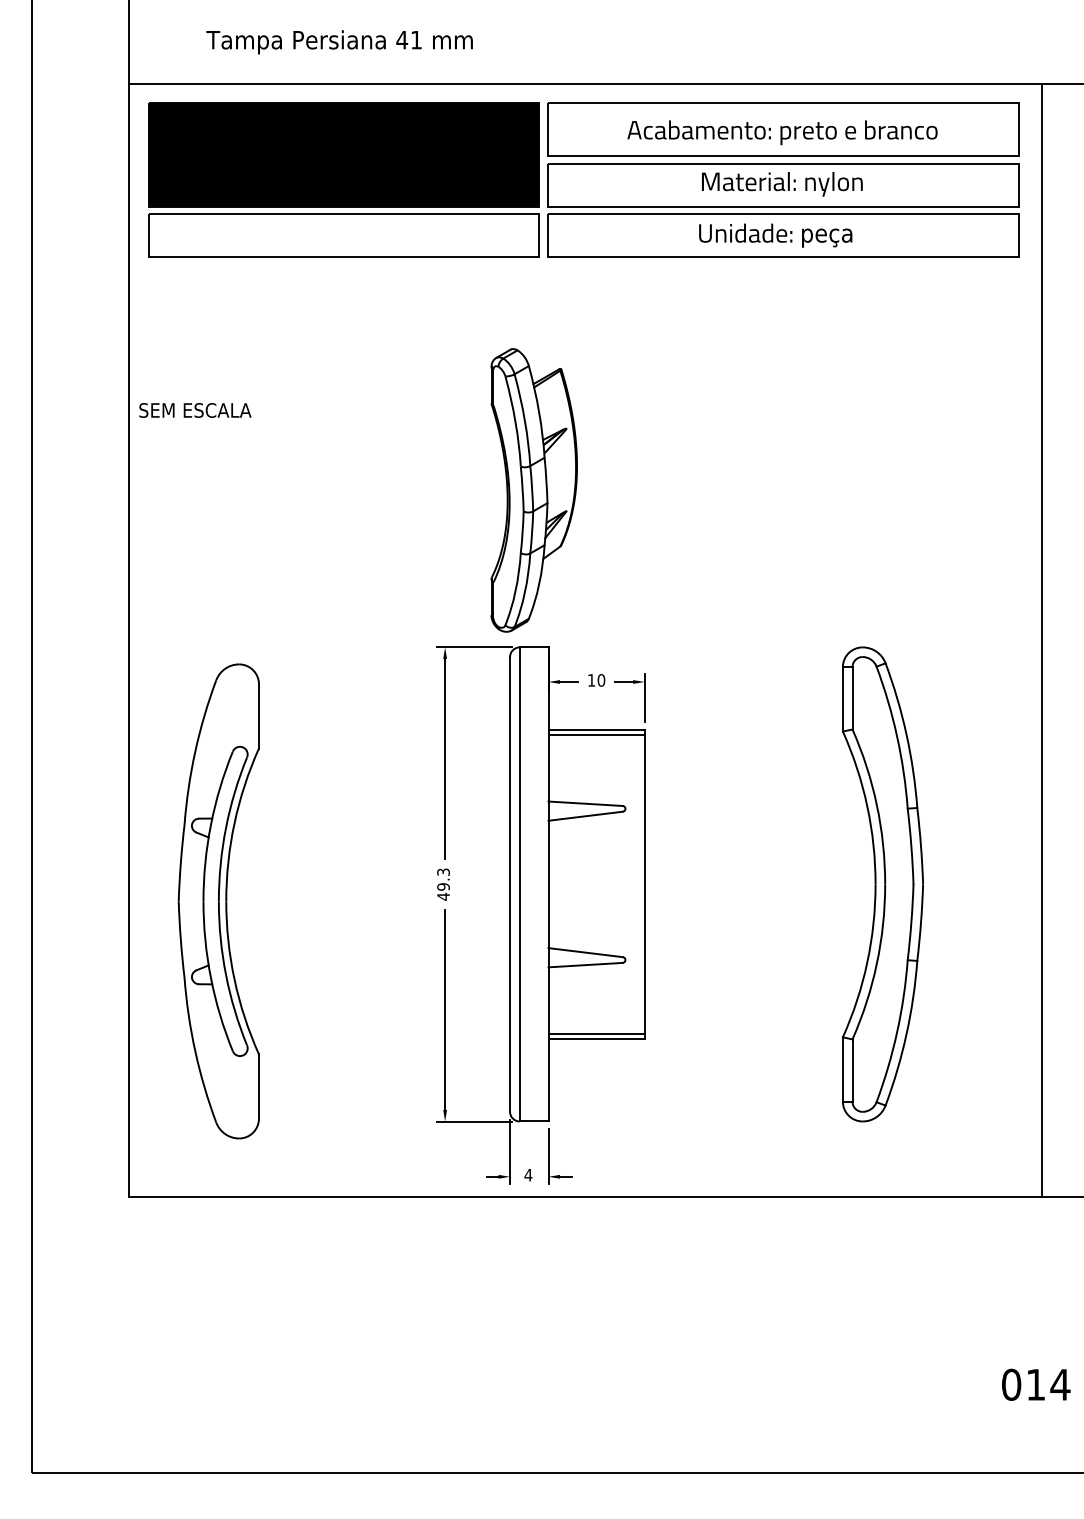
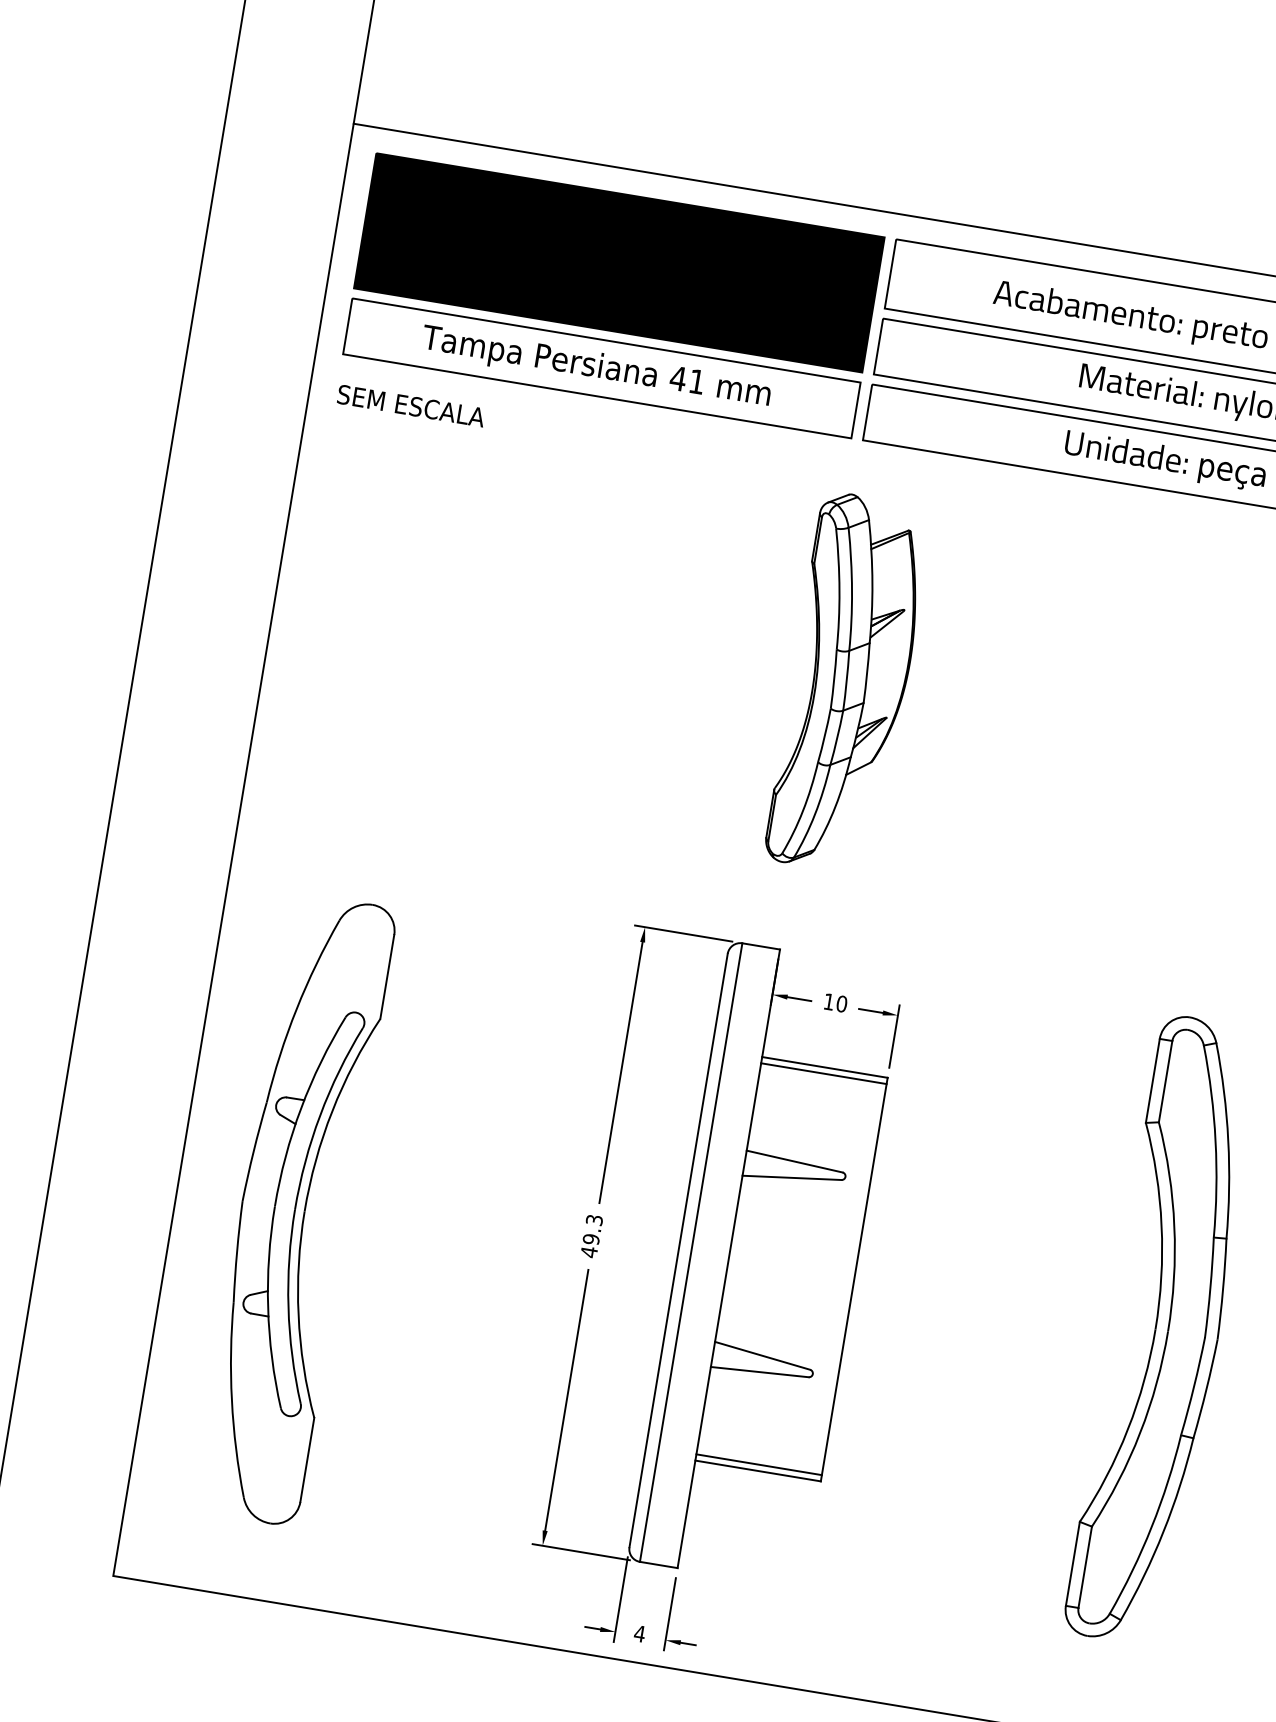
text: (339, 42) -> (596, 368), moved
text: (195, 410) -> (411, 406), moved
part: (533, 490) -> (848, 683), moved

